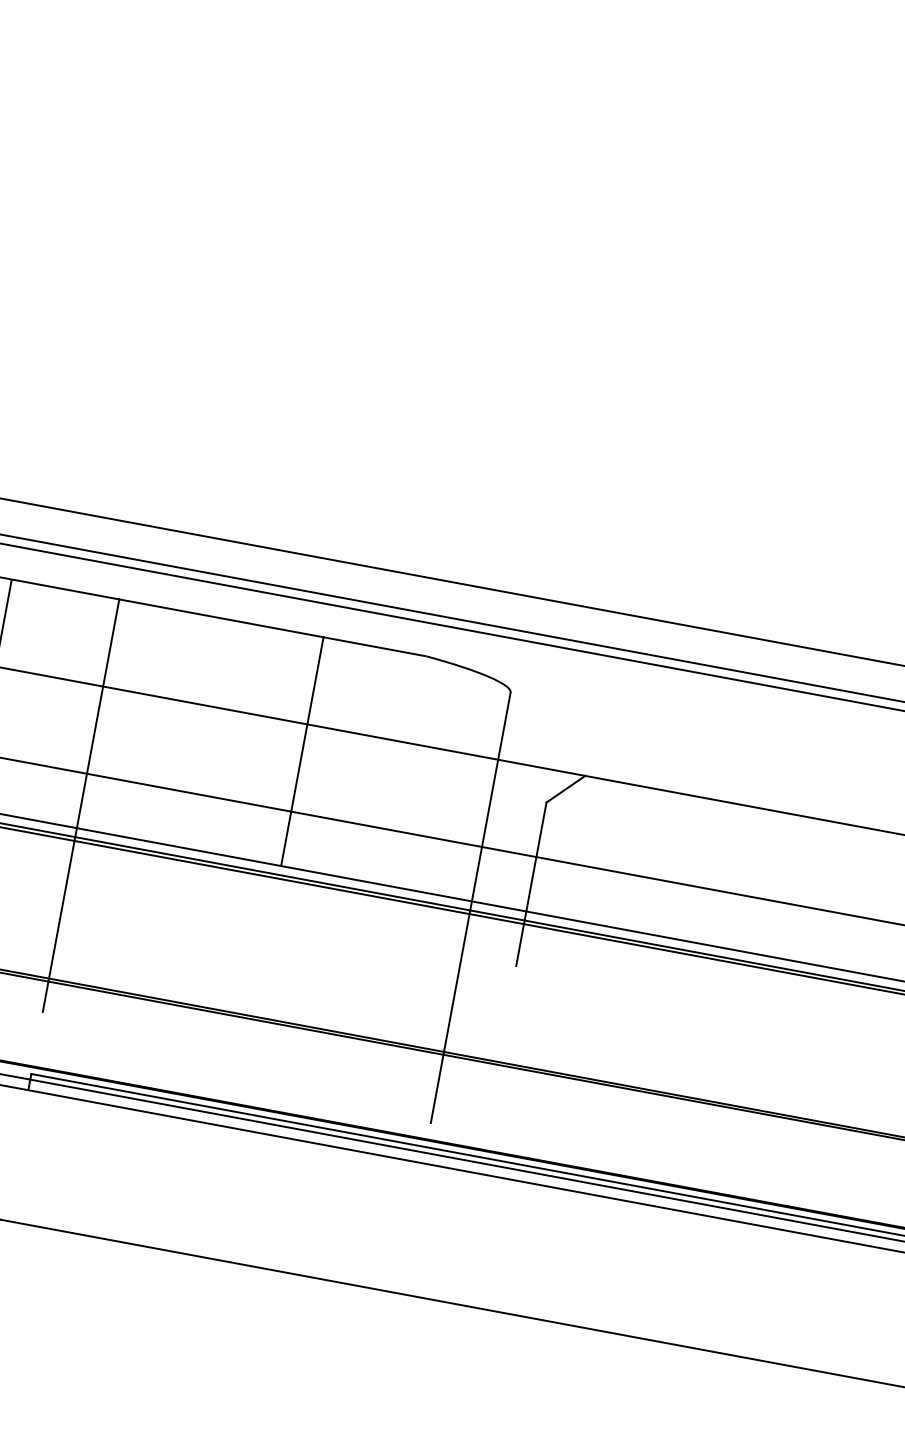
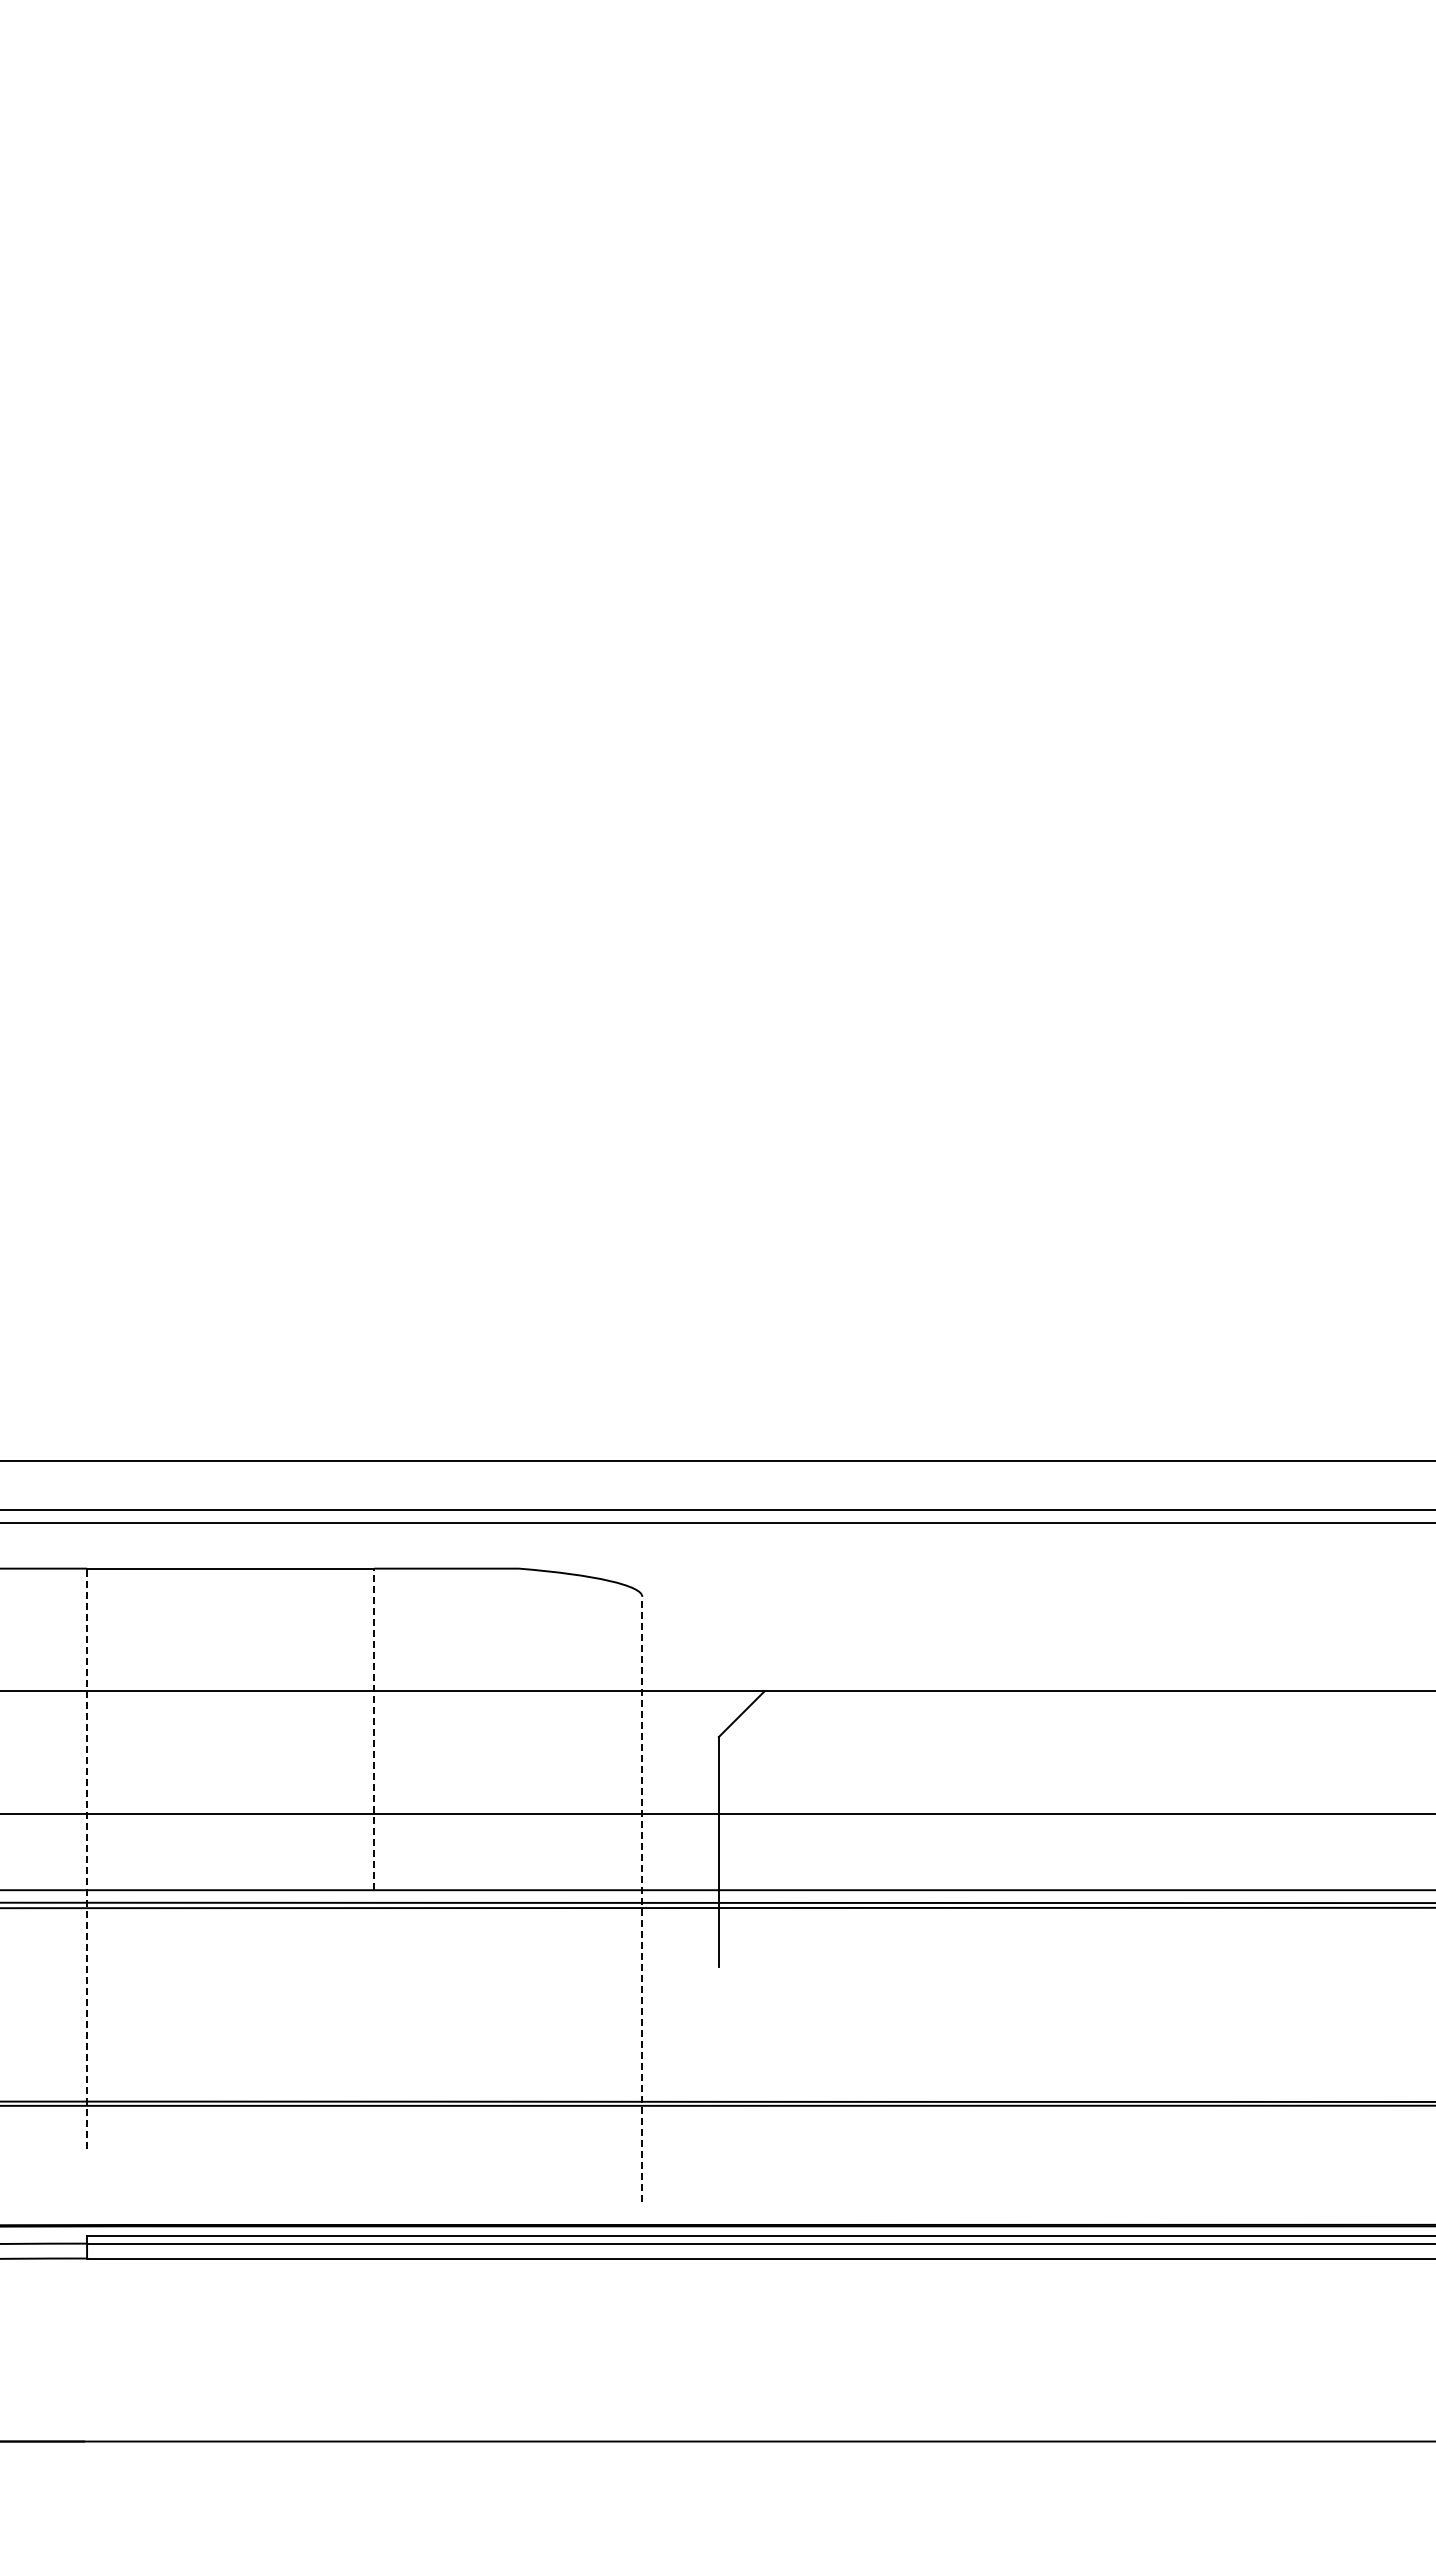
line: (302, 751) -> (374, 1729), solid -> dashed
line: (81, 805) -> (87, 1858), solid -> dashed
line: (470, 907) -> (642, 1898), solid -> dashed

